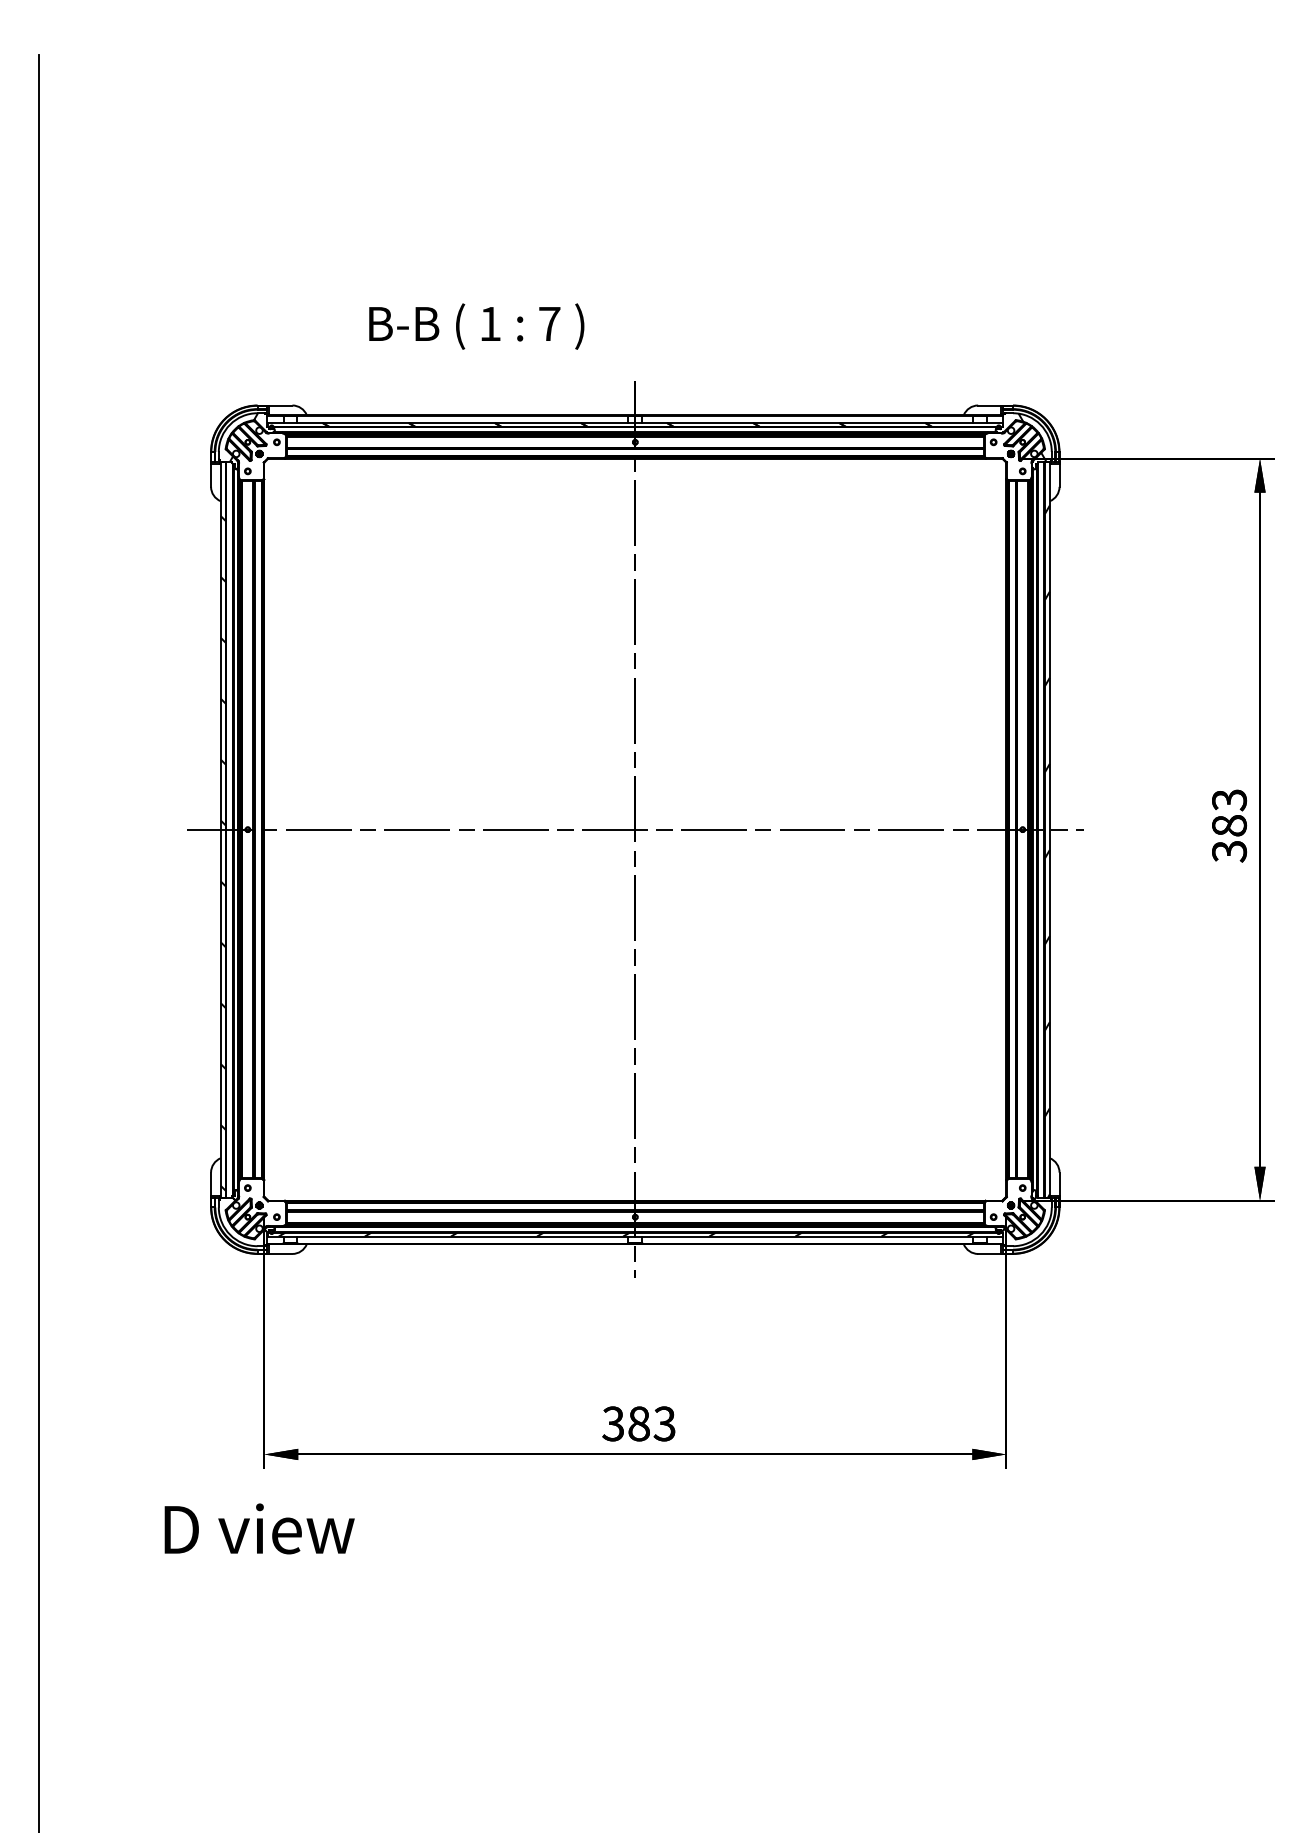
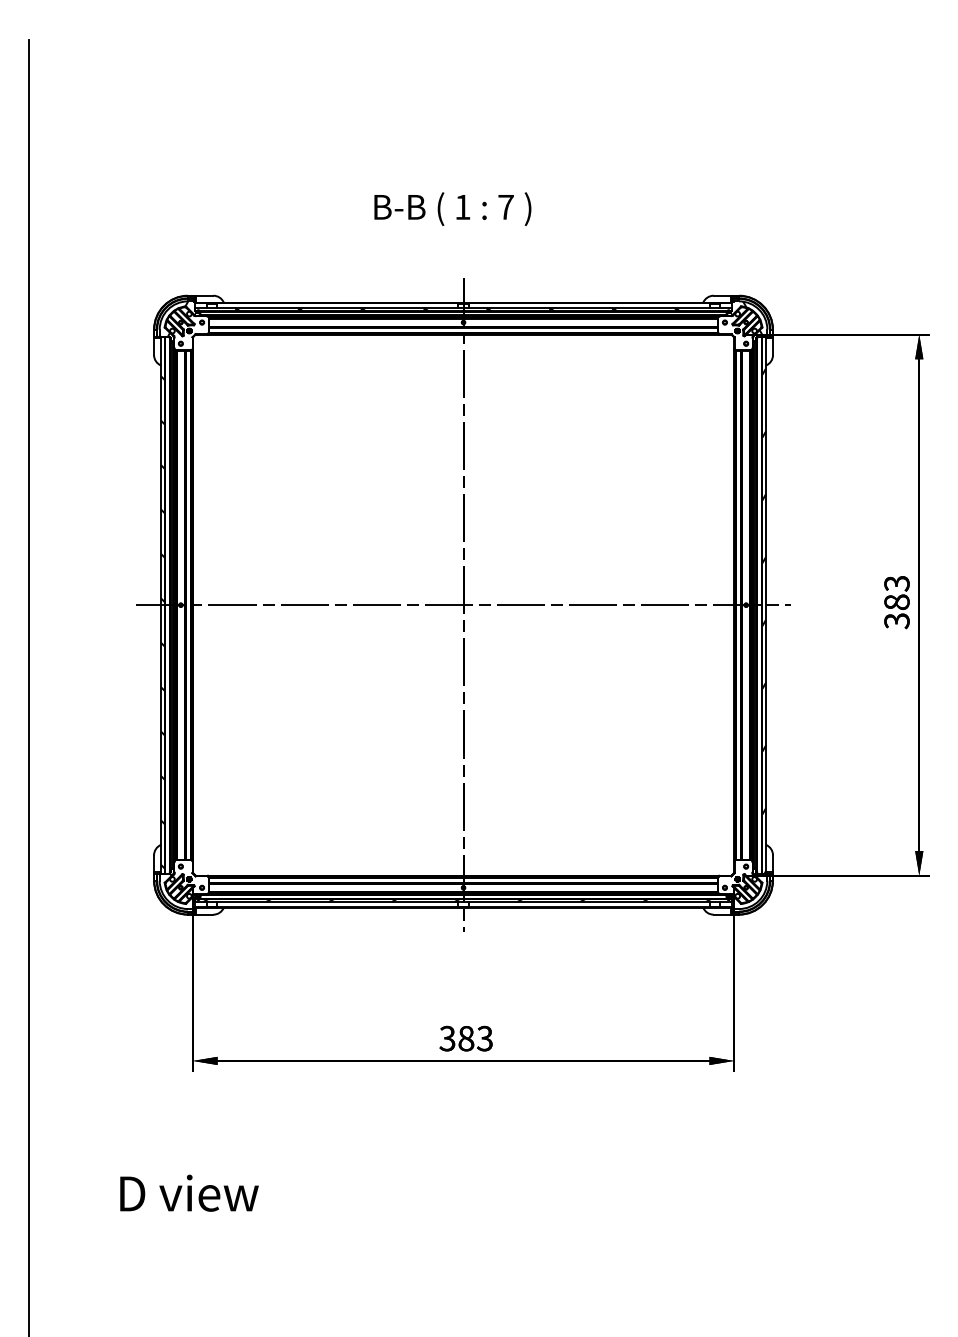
text: (476, 325) -> (452, 208), moved
text: (259, 1527) -> (189, 1192), moved

